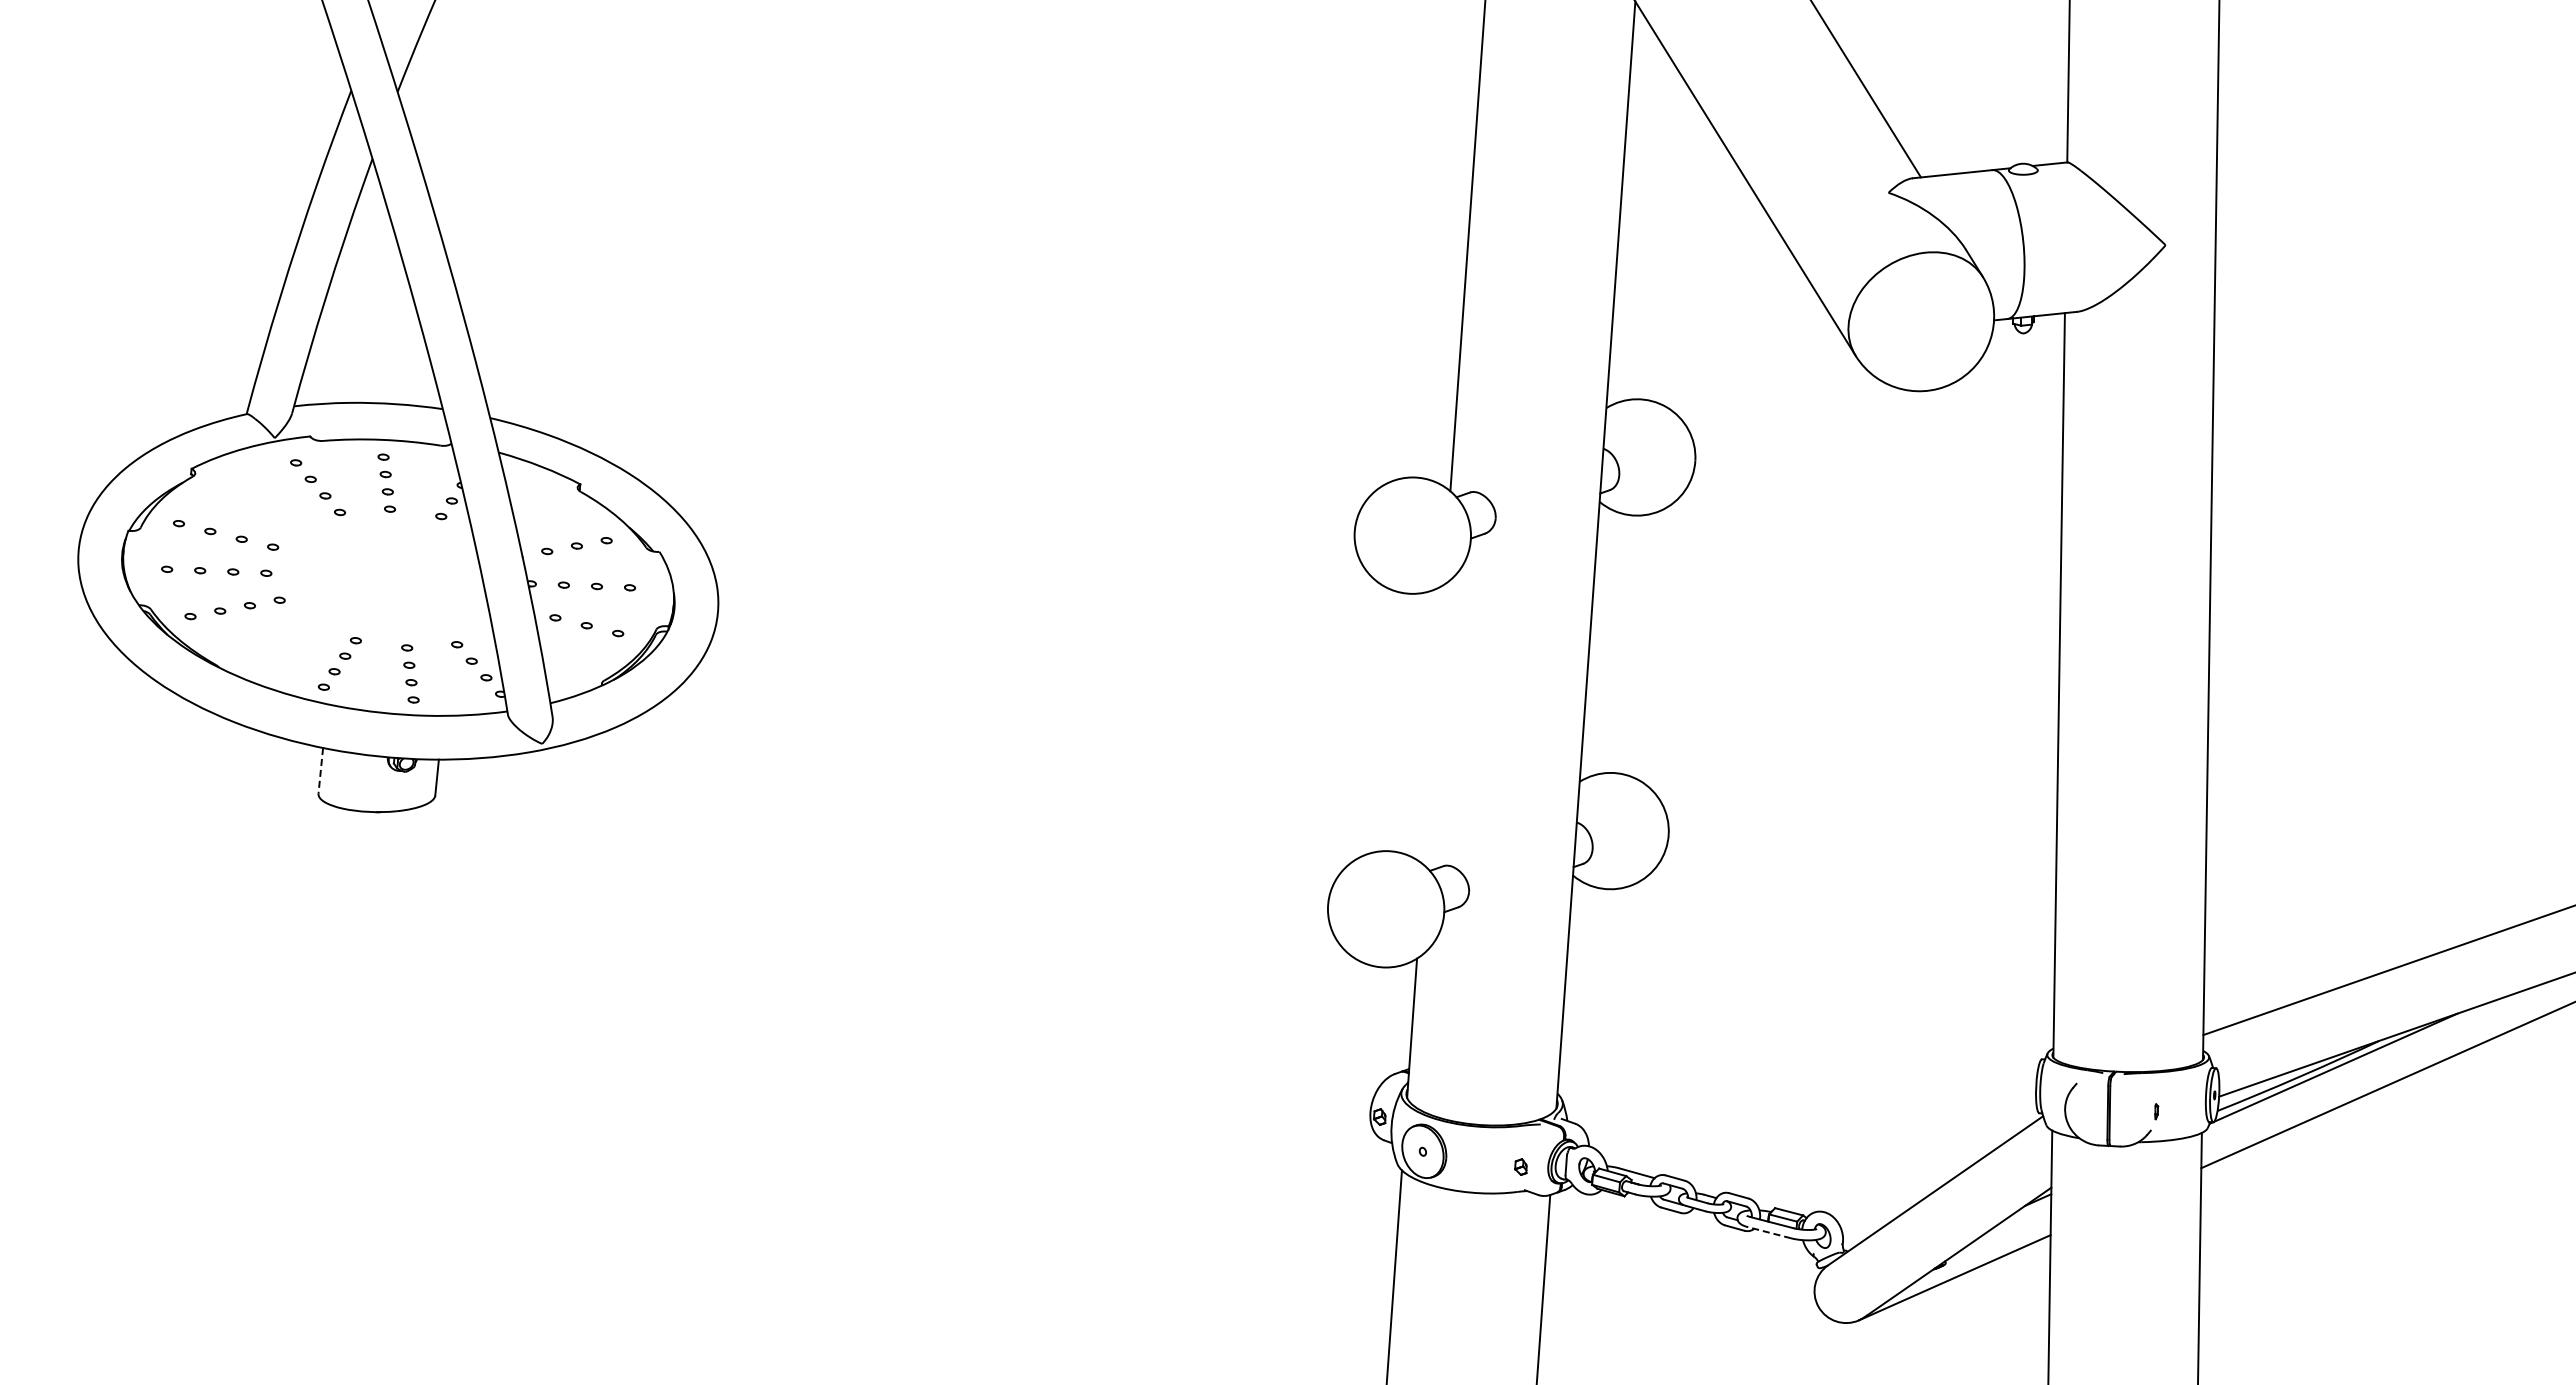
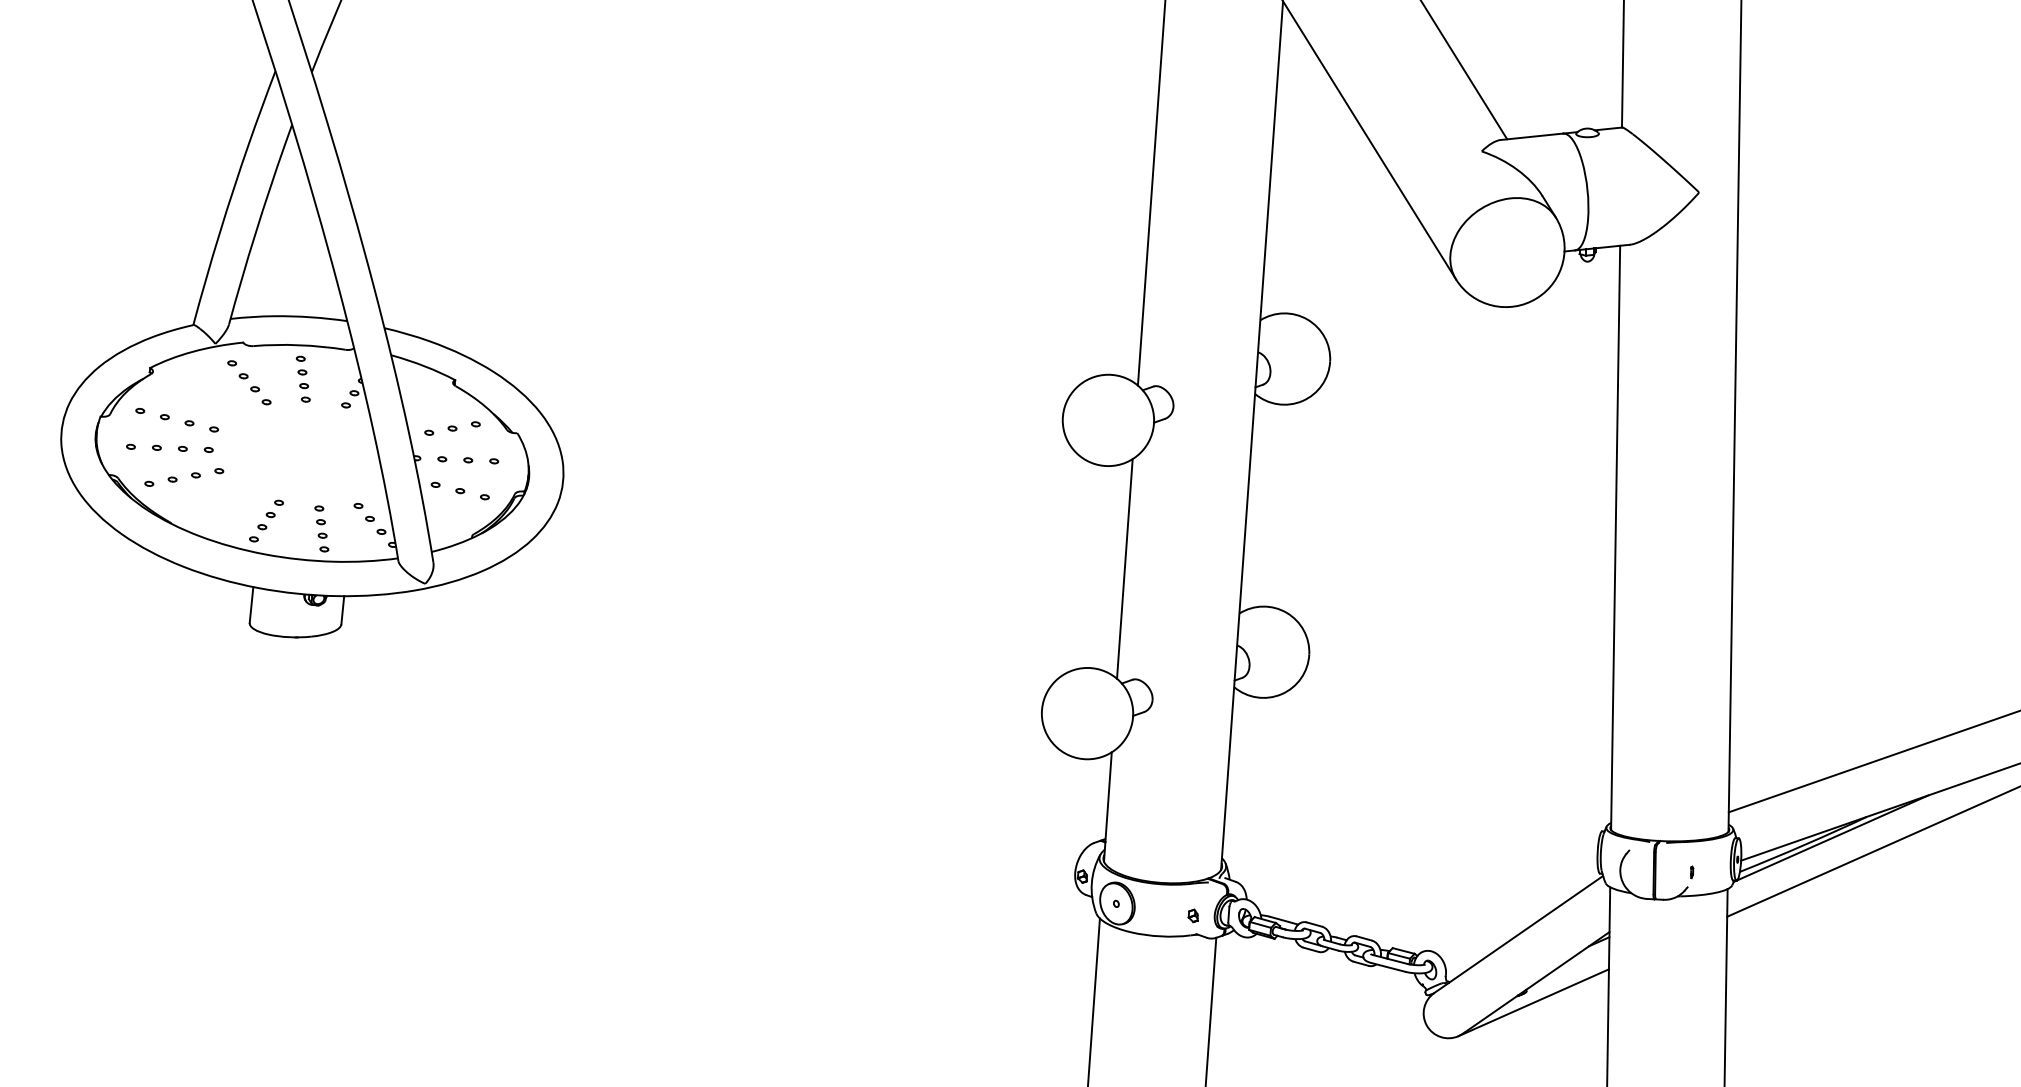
line: (1433, 724) -> (1124, 568), added
line: (320, 770) -> (251, 604), dashed -> solid
line: (1769, 1232) -> (1388, 967), dashed -> solid

